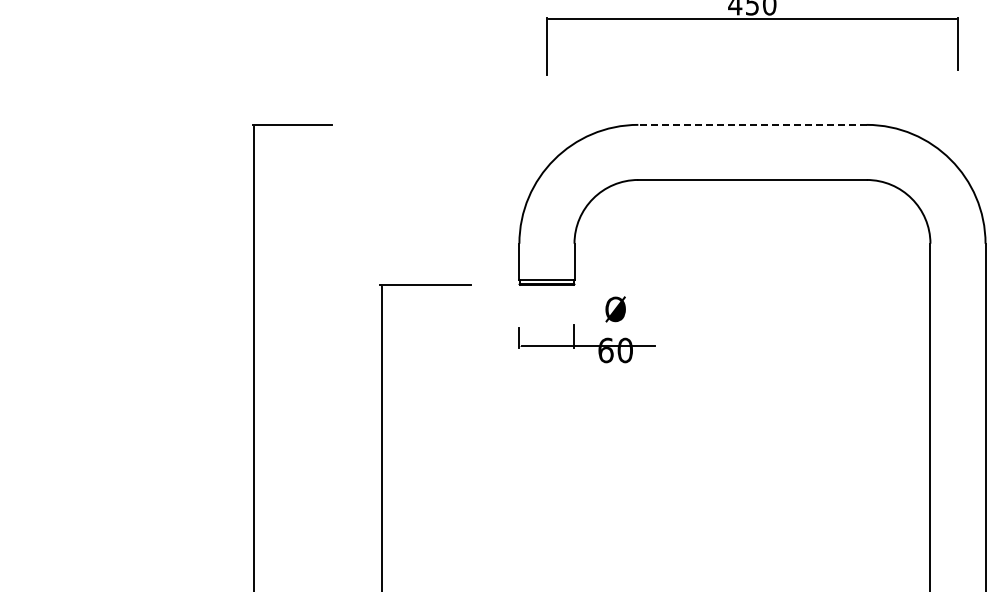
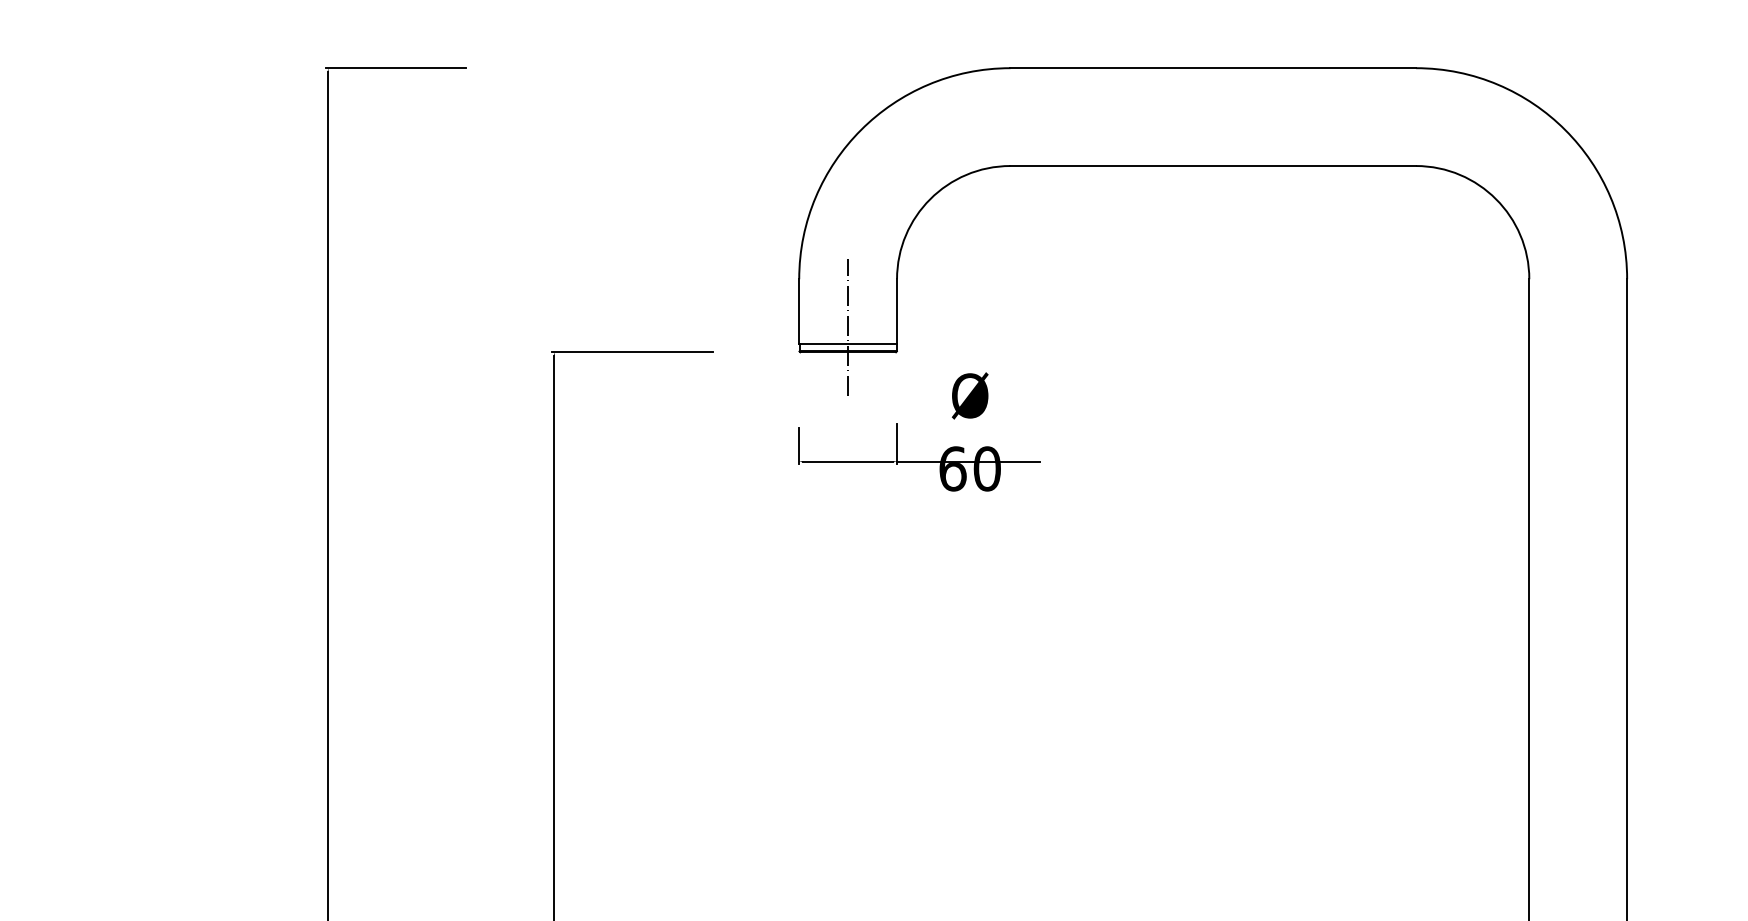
line: (752, 124) -> (1213, 67), dashed -> solid
line: (547, 270) -> (849, 326), added

